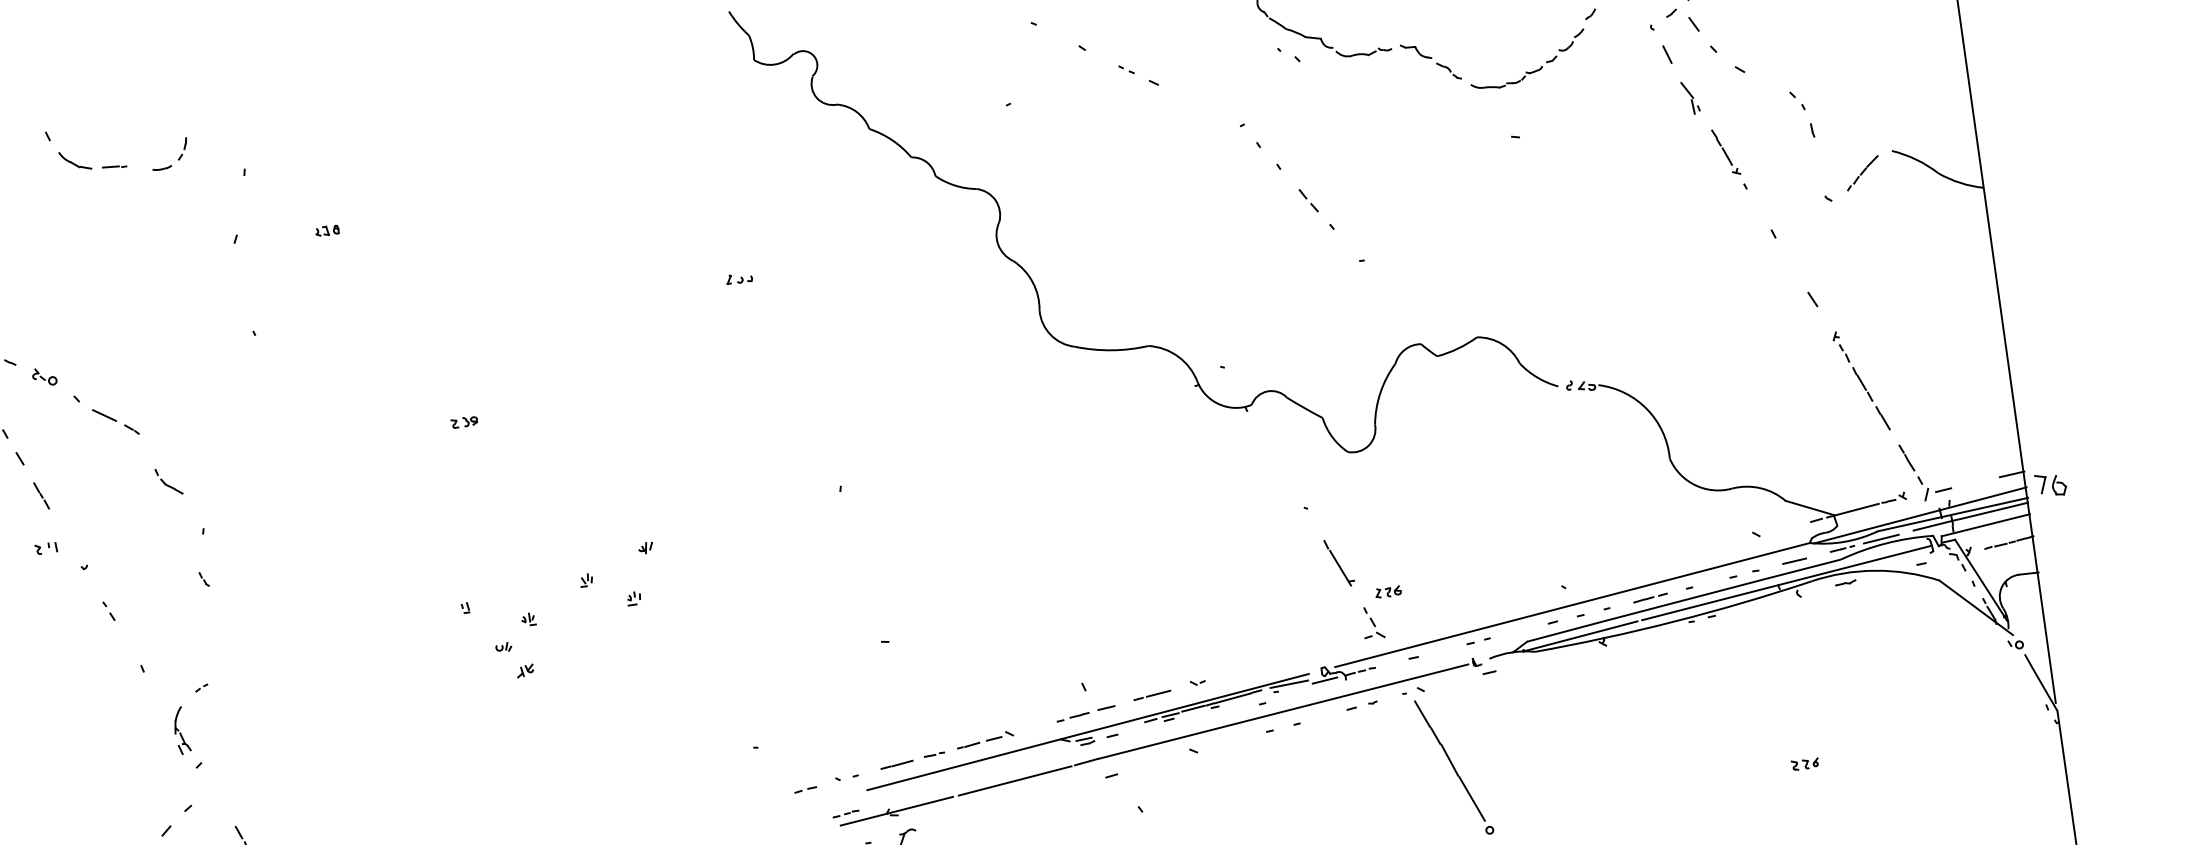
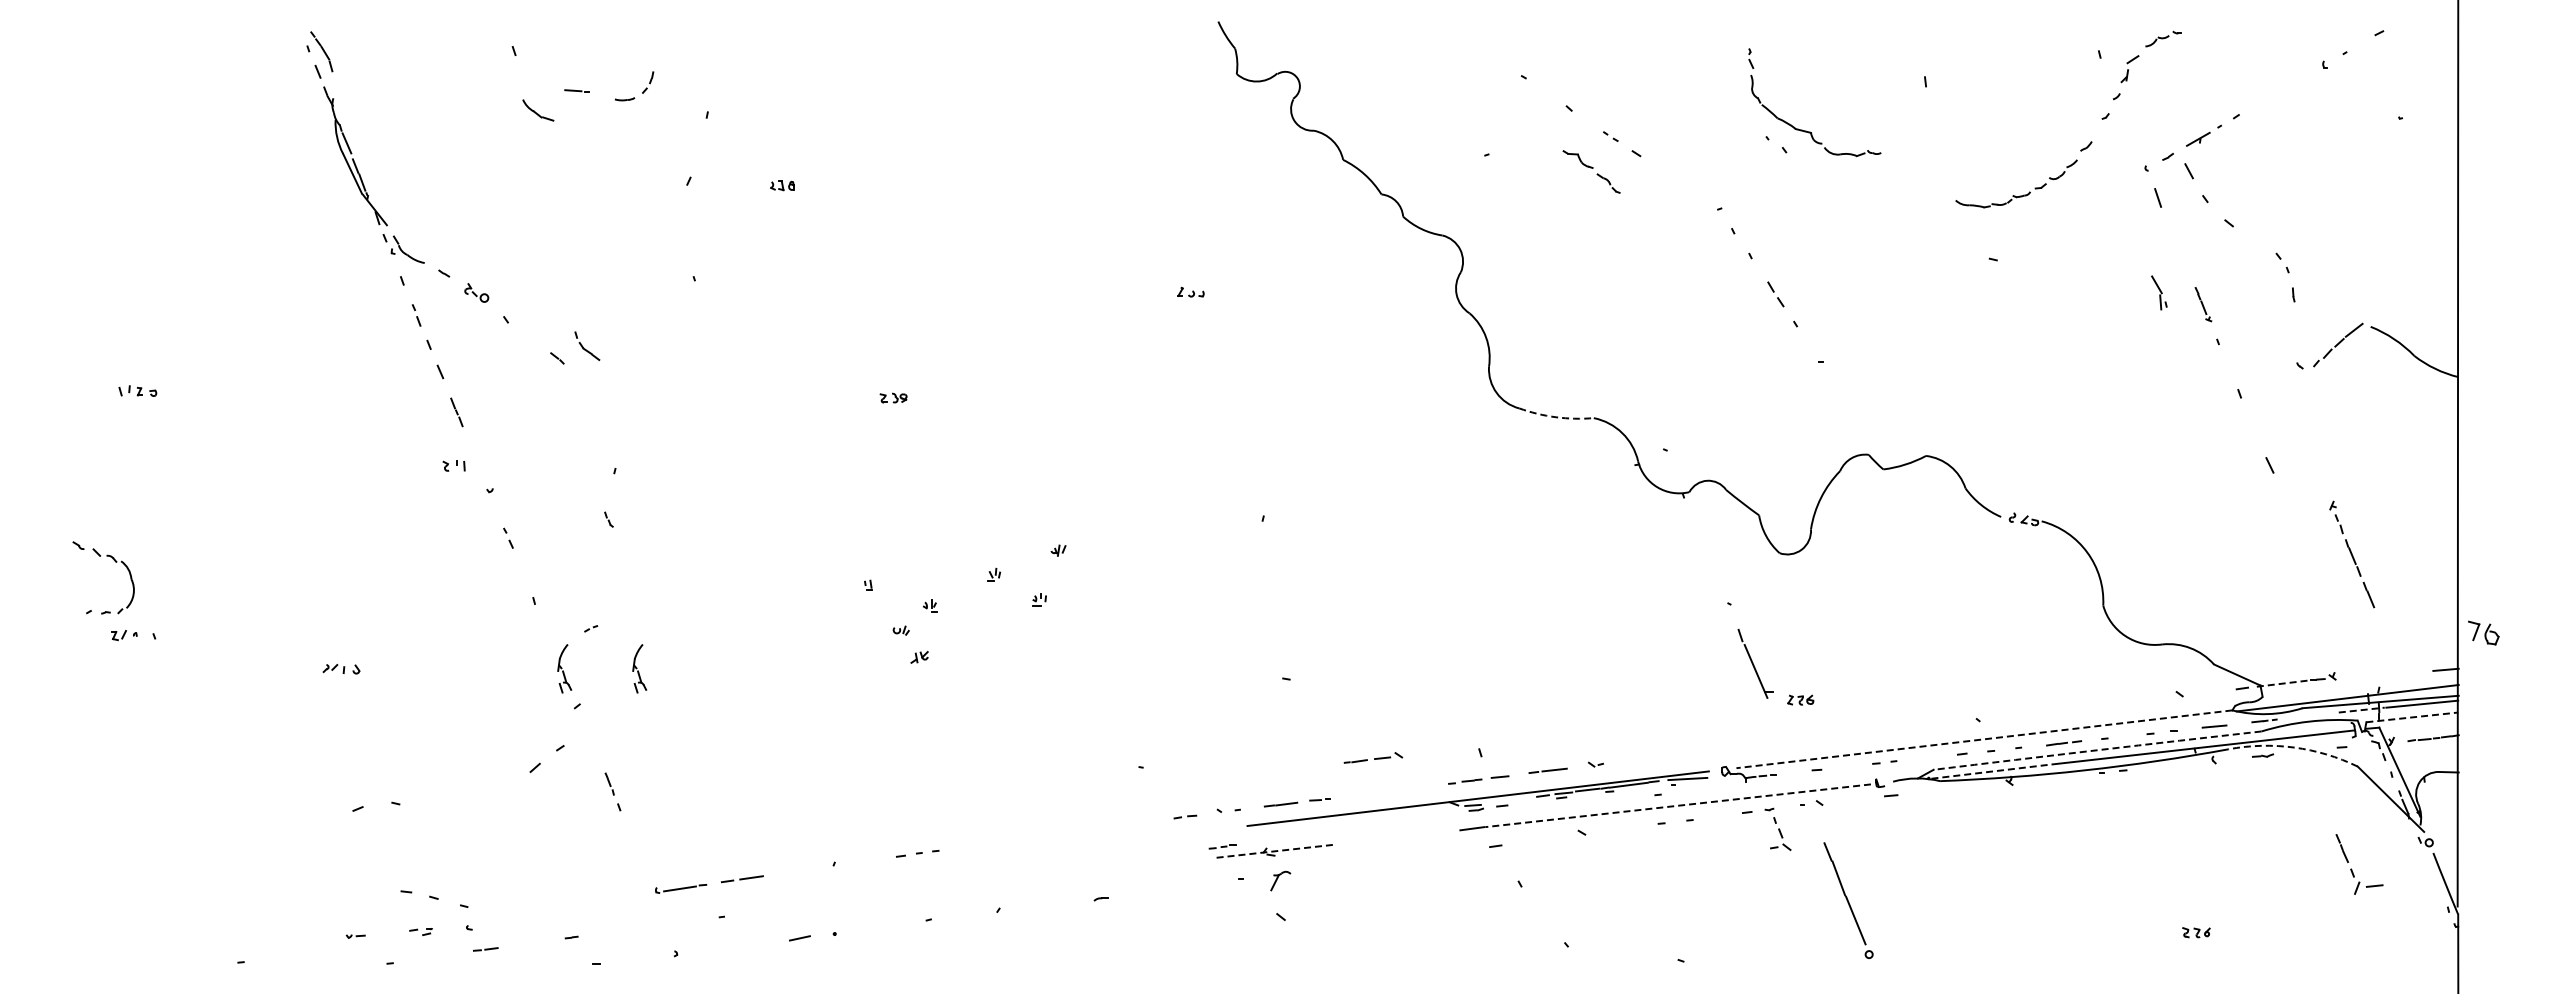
part: (1430, 61) -> (1591, 171), moved
part: (1690, 97) -> (2159, 292), moved
part: (1726, 152) -> (2203, 304), size x0.7
part: (75, 160) -> (538, 110), moved
part: (1862, 173) -> (2337, 345), size x1.4
arc: (1112, 350) -> (1556, 417), solid -> dashed
part: (1861, 381) -> (2352, 554), moved
line: (104, 415) -> (531, 340), removed
part: (1919, 477) -> (2352, 869), moved
part: (169, 482) -> (587, 346), moved
part: (2050, 484) -> (2483, 632), moved
line: (1851, 510) -> (2279, 683), solid -> dashed
line: (1936, 525) -> (2362, 710), solid -> dashed
line: (1986, 525) -> (2412, 717), solid -> dashed
line: (1880, 539) -> (2304, 716), removed
part: (1339, 562) -> (1755, 663), size x1.4
arc: (1875, 570) -> (2294, 747), solid -> dashed
arc: (1684, 600) -> (2097, 750), solid -> dashed
line: (1572, 605) -> (1984, 739), solid -> dashed
part: (1372, 622) -> (1780, 833), moved
line: (1580, 635) -> (1988, 771), solid -> dashed
line: (1324, 680) -> (1723, 780), removed
line: (1283, 711) -> (1678, 805), solid -> dashed
line: (1422, 713) -> (1817, 827), removed
part: (254, 720) -> (639, 668), added
part: (985, 739) -> (1373, 757), moved
line: (1014, 780) -> (1397, 837), removed
line: (897, 811) -> (1274, 851), solid -> dashed

